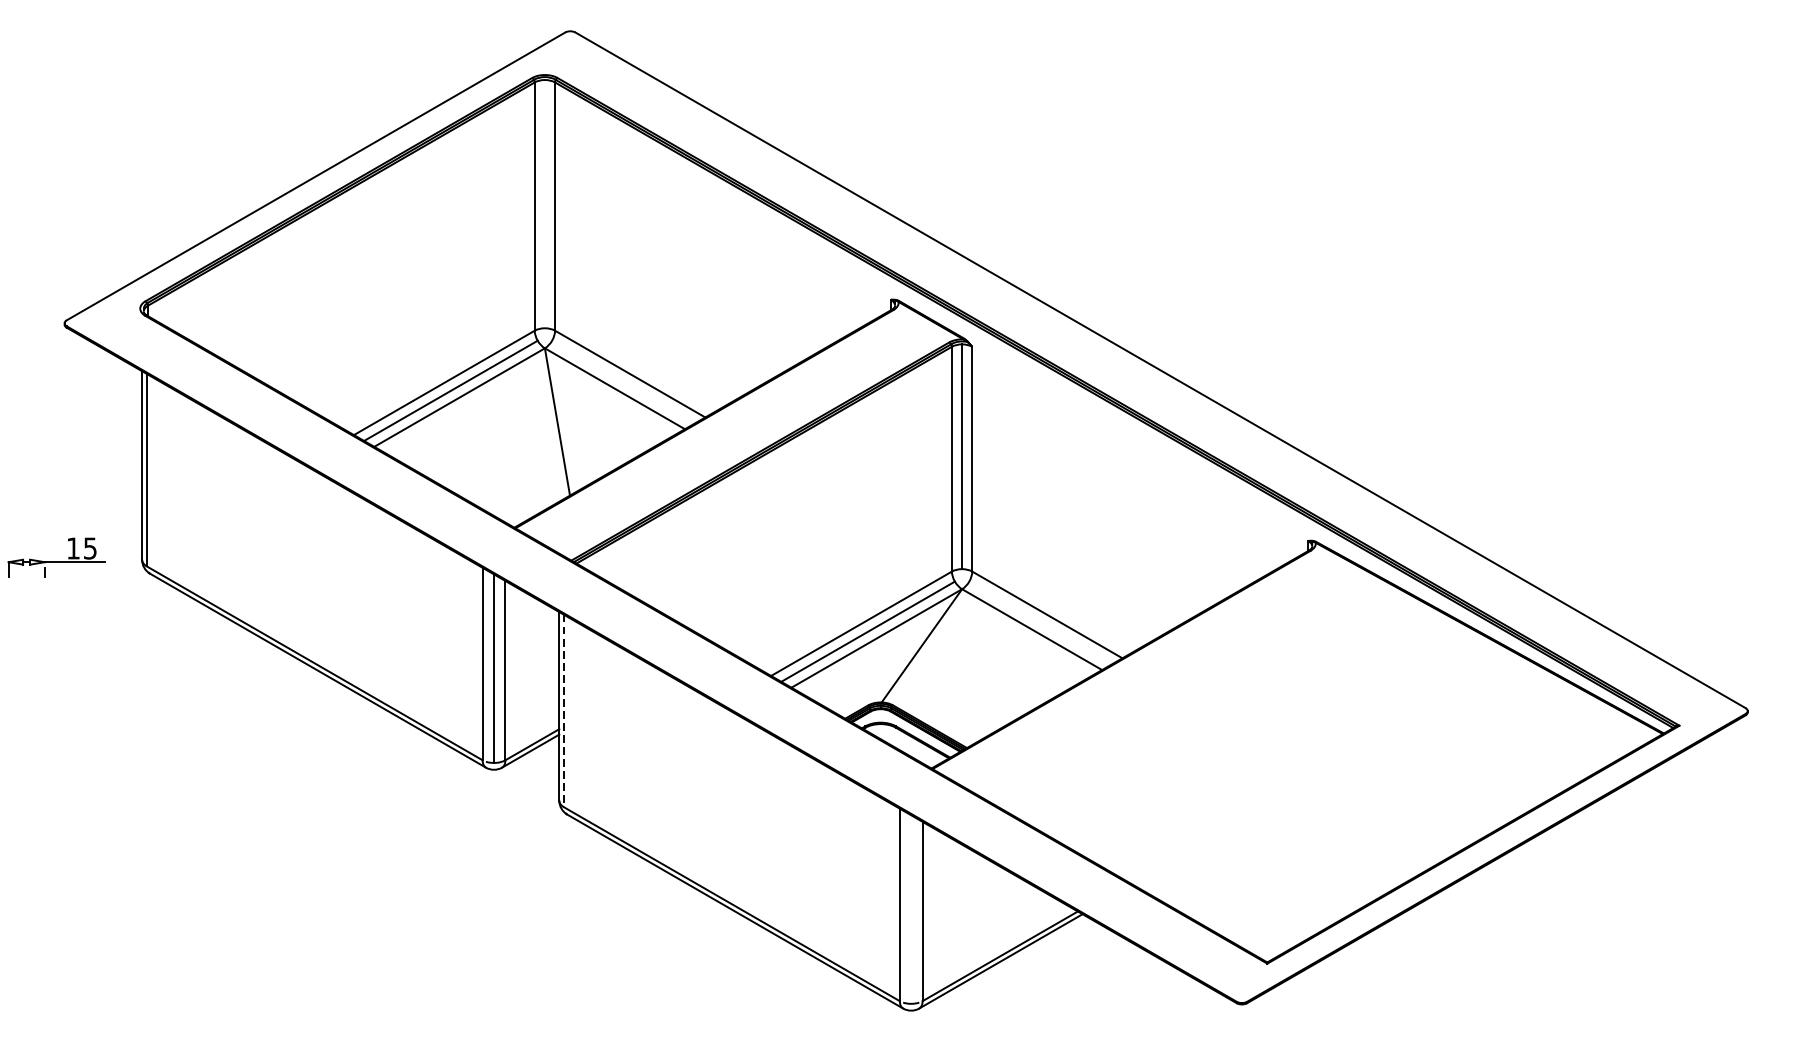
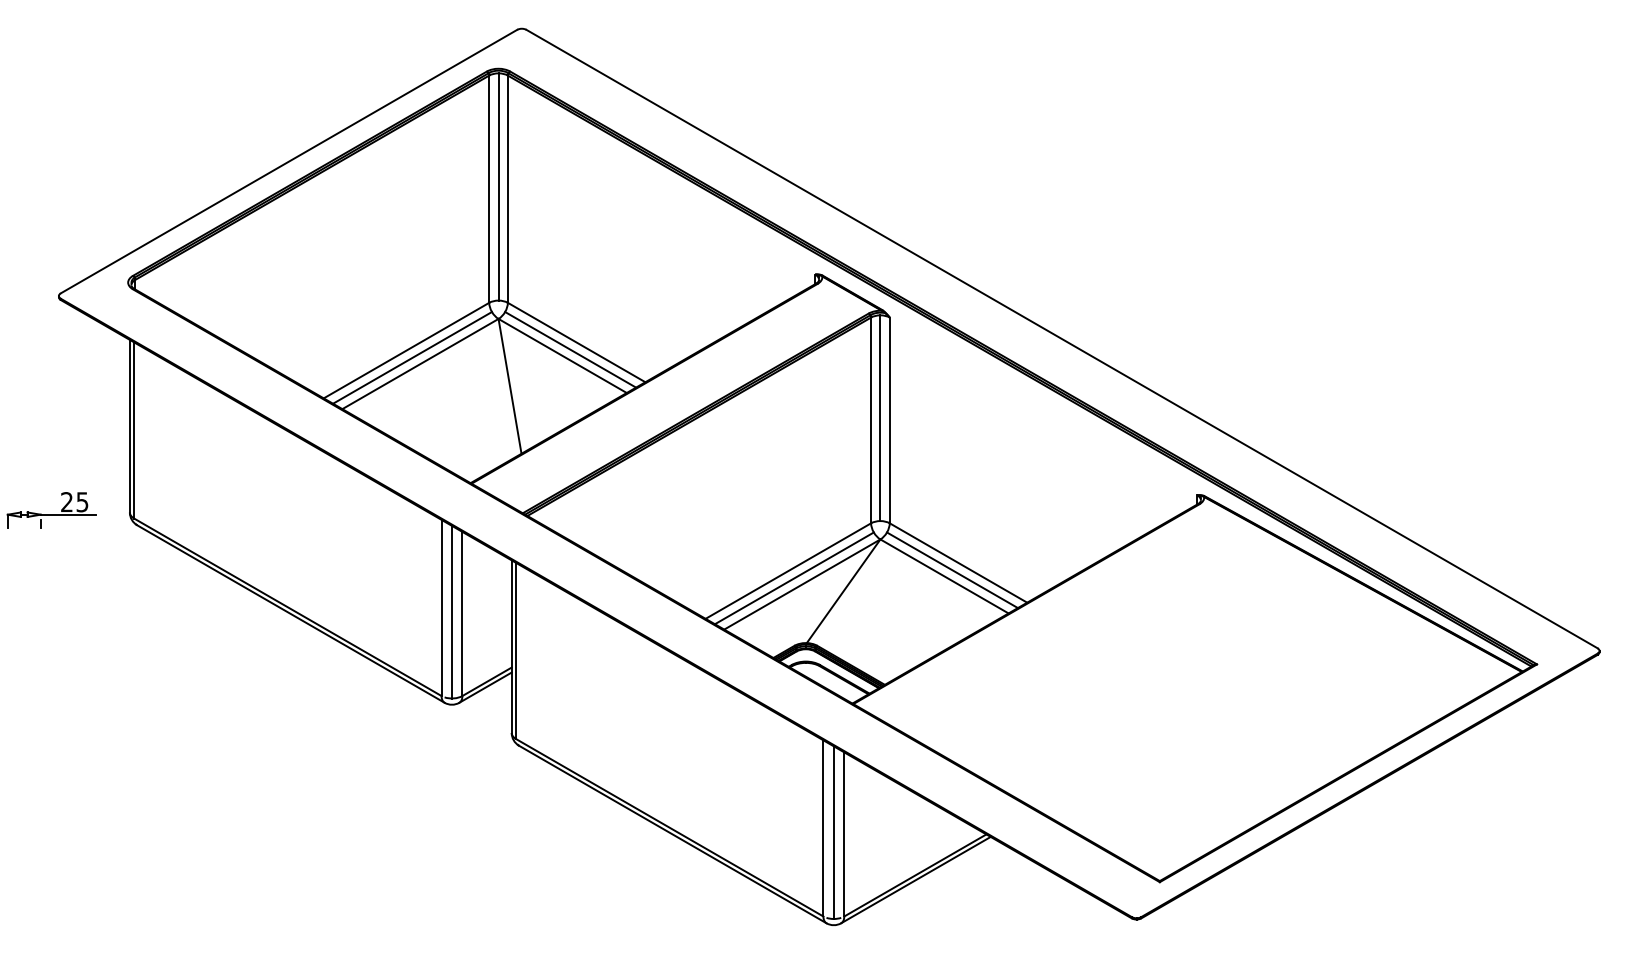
line: (544, 203) -> (498, 186), added
line: (623, 381) -> (570, 349), added
text: (72, 547) -> (66, 501), 15 -> 25
line: (1040, 623) -> (952, 570), added
line: (564, 711) -> (516, 651), dashed -> solid
line: (910, 909) -> (833, 832), added

